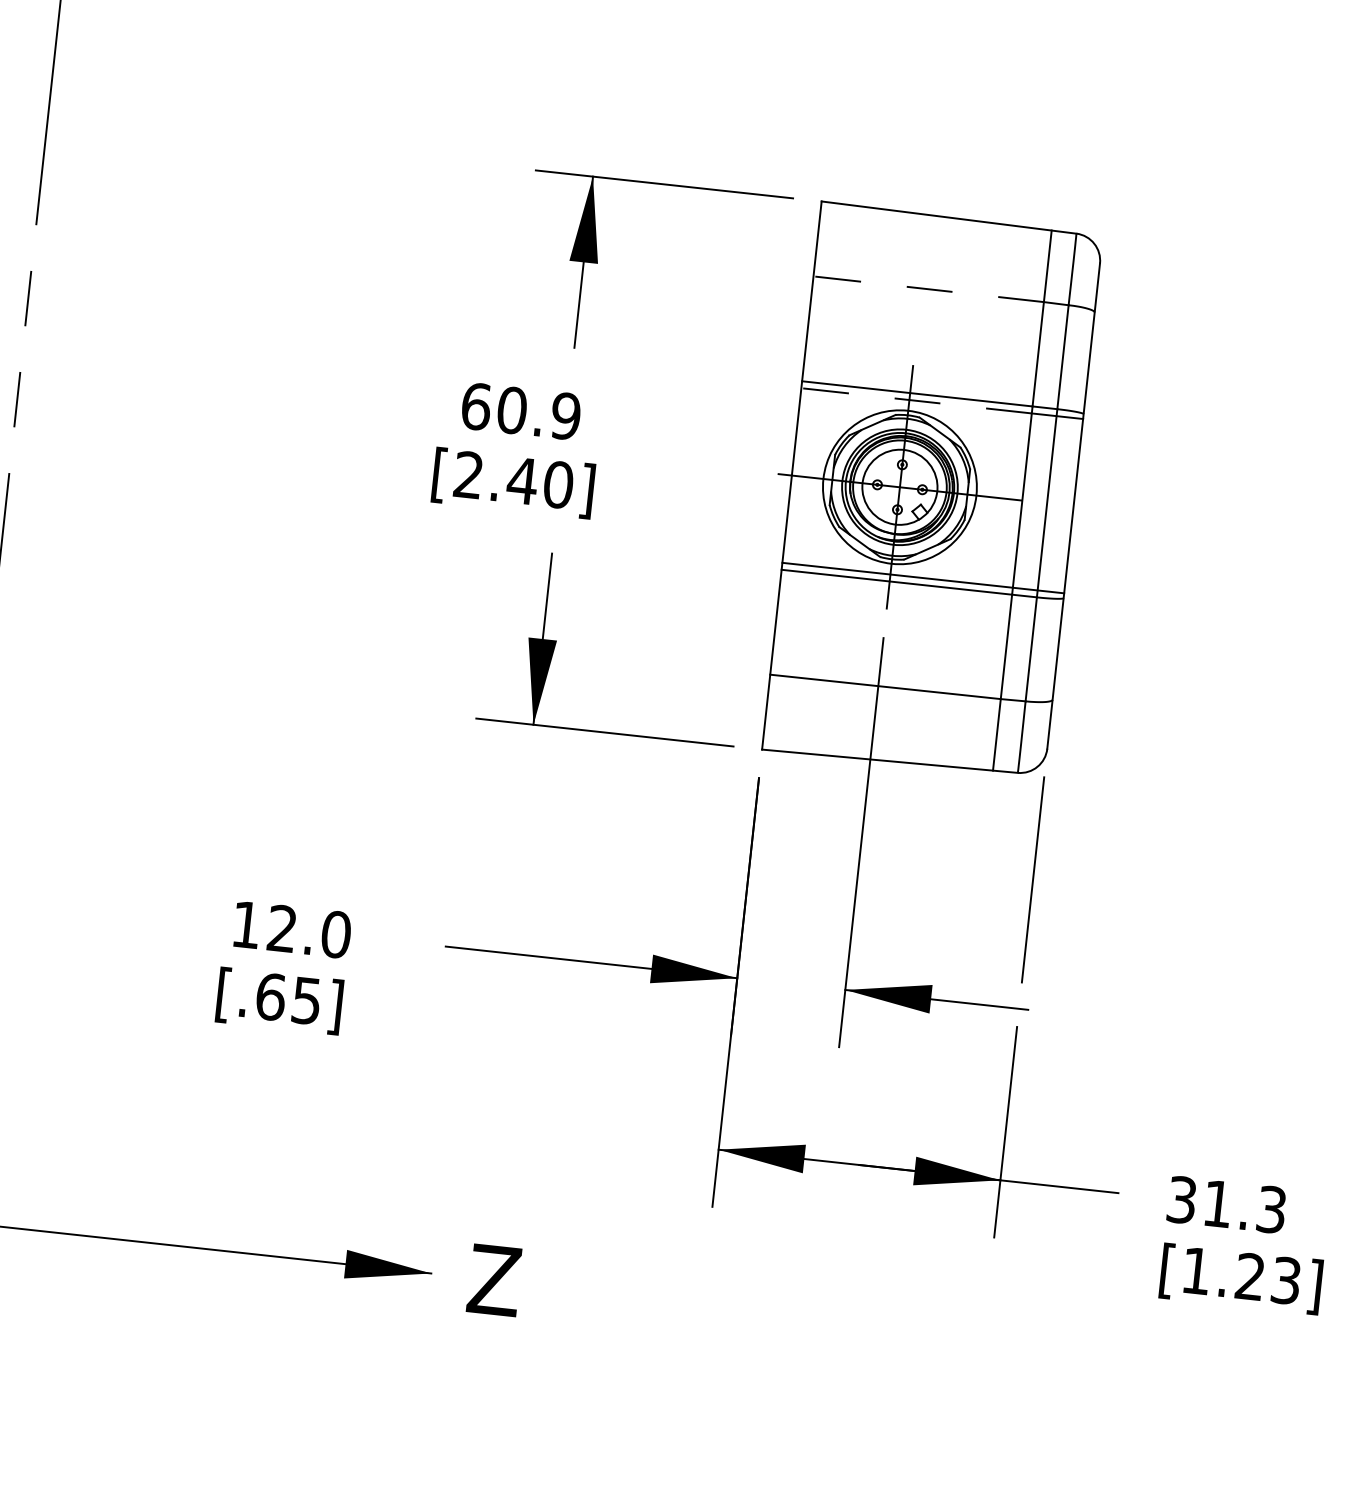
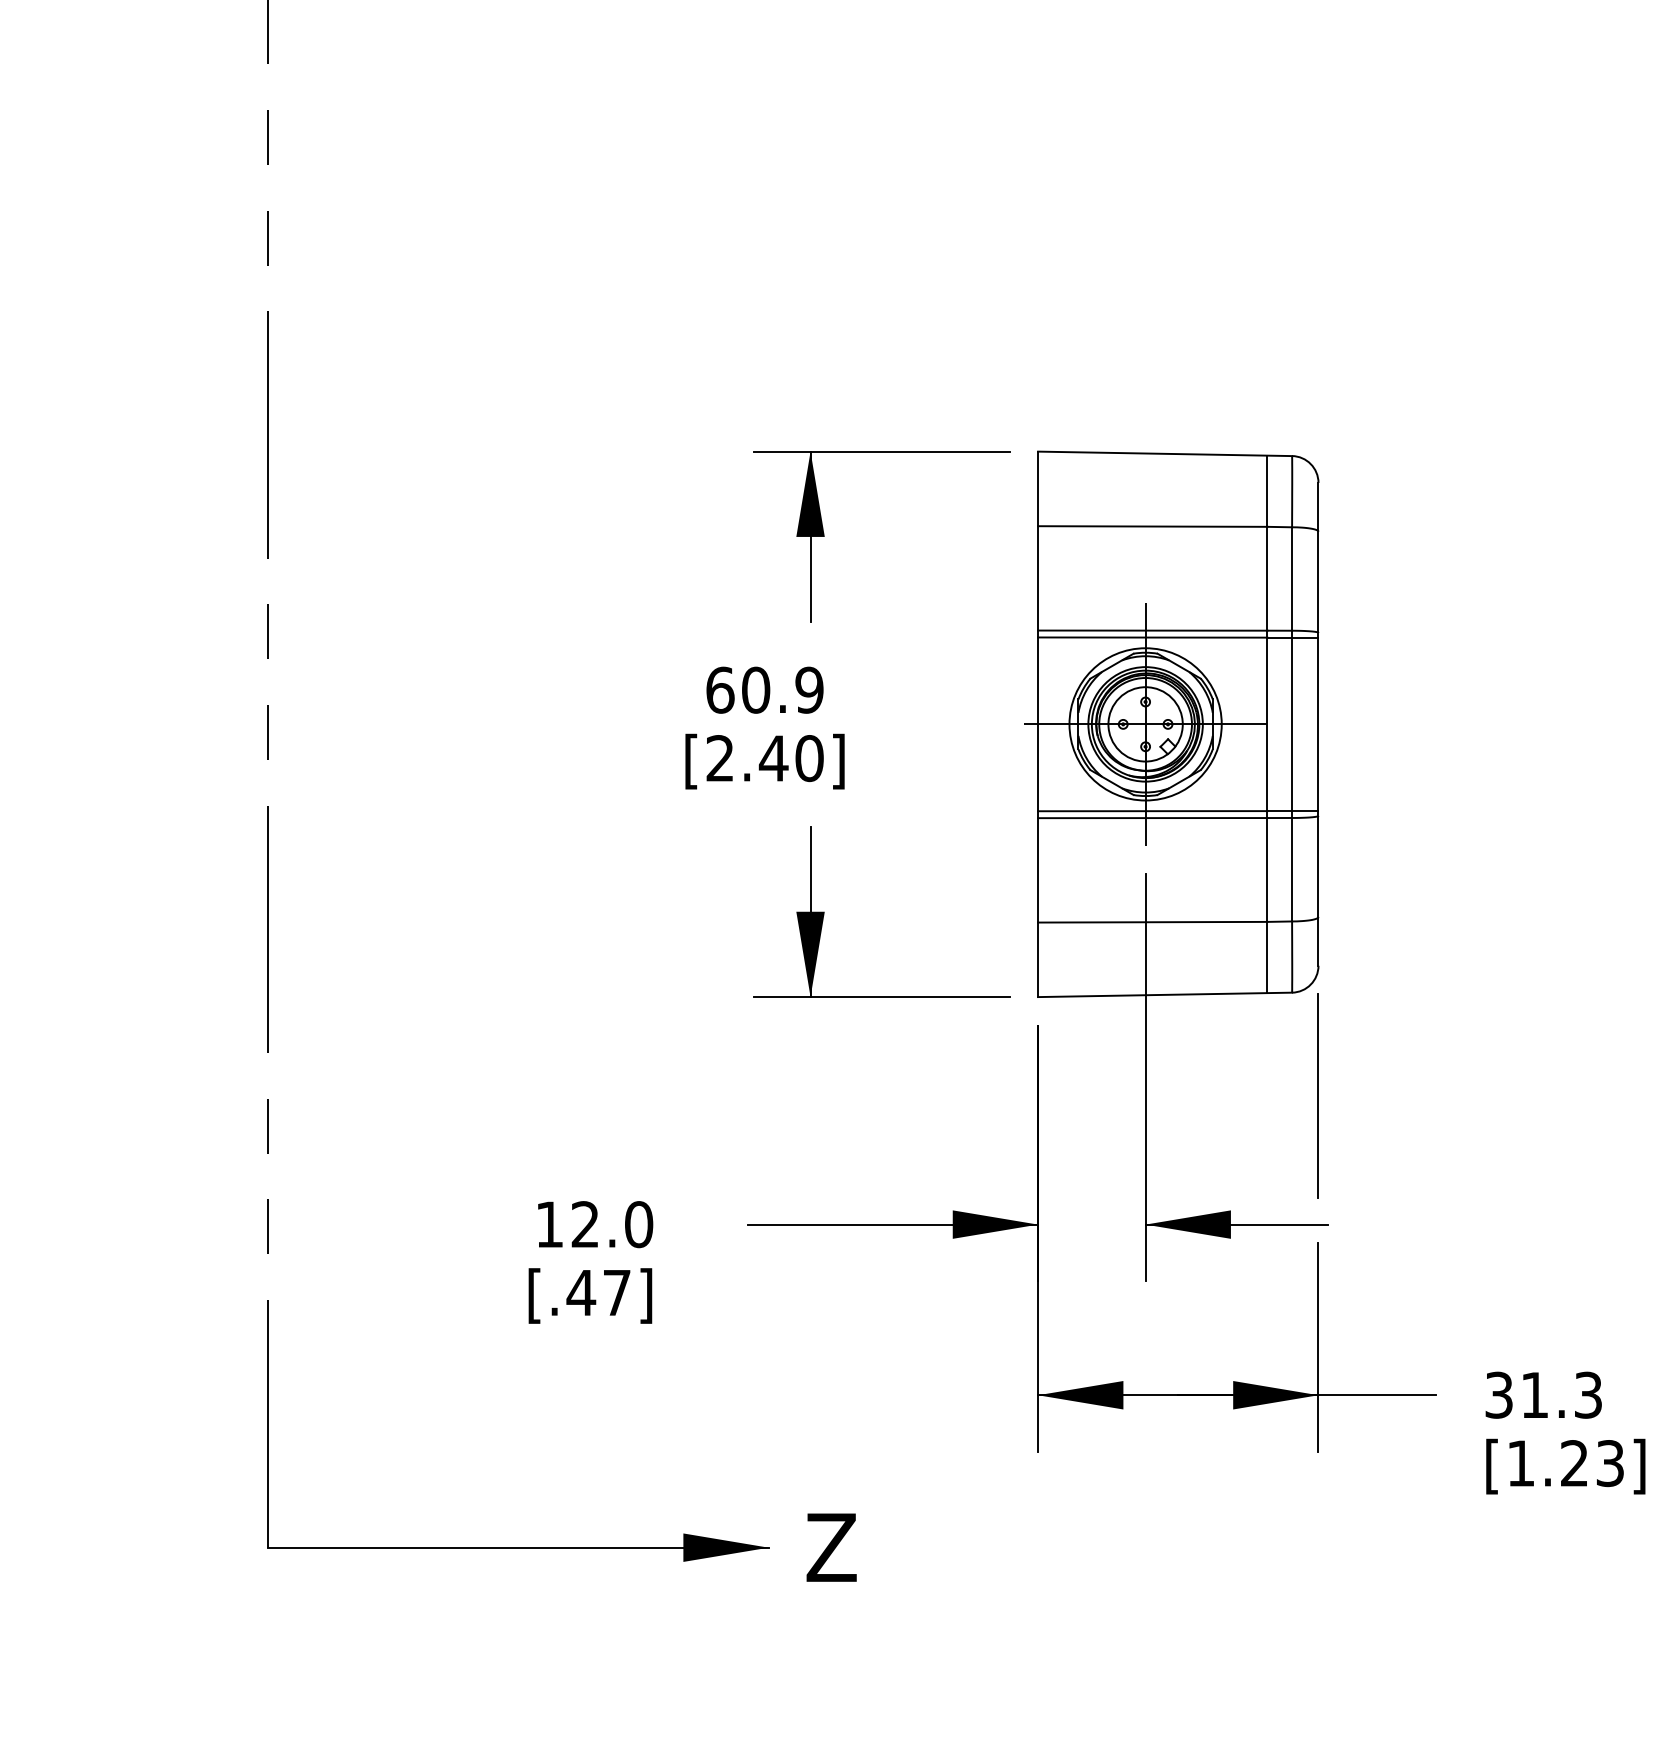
line: (928, 289) -> (1152, 526), dashed -> solid
line: (916, 400) -> (1152, 637), dashed -> solid
text: (288, 998) -> (598, 1292), [.65] -> [.47]

